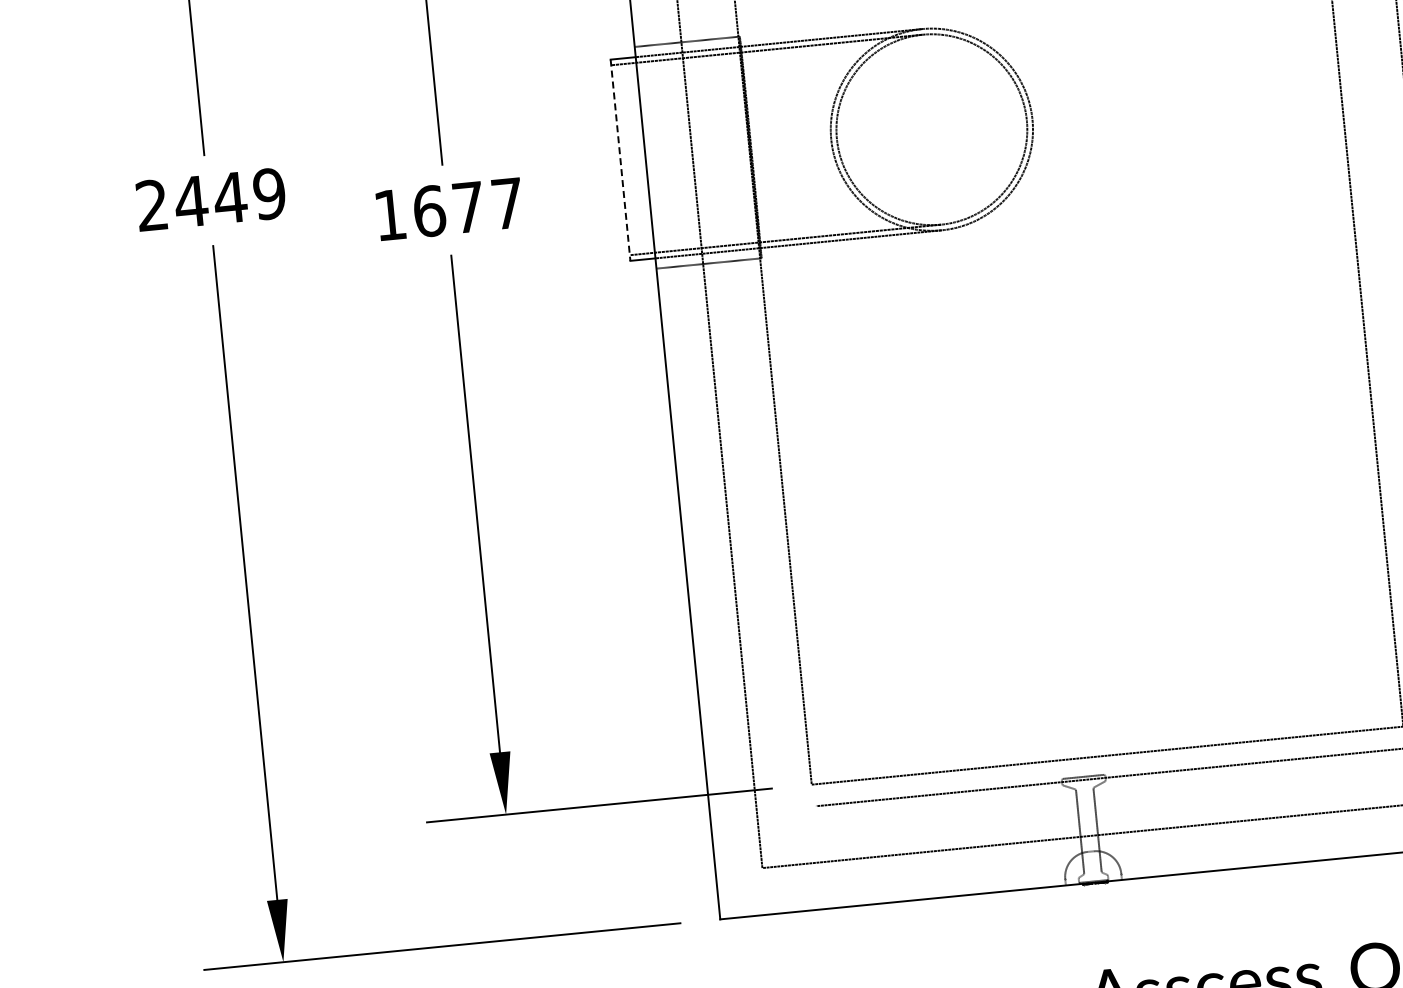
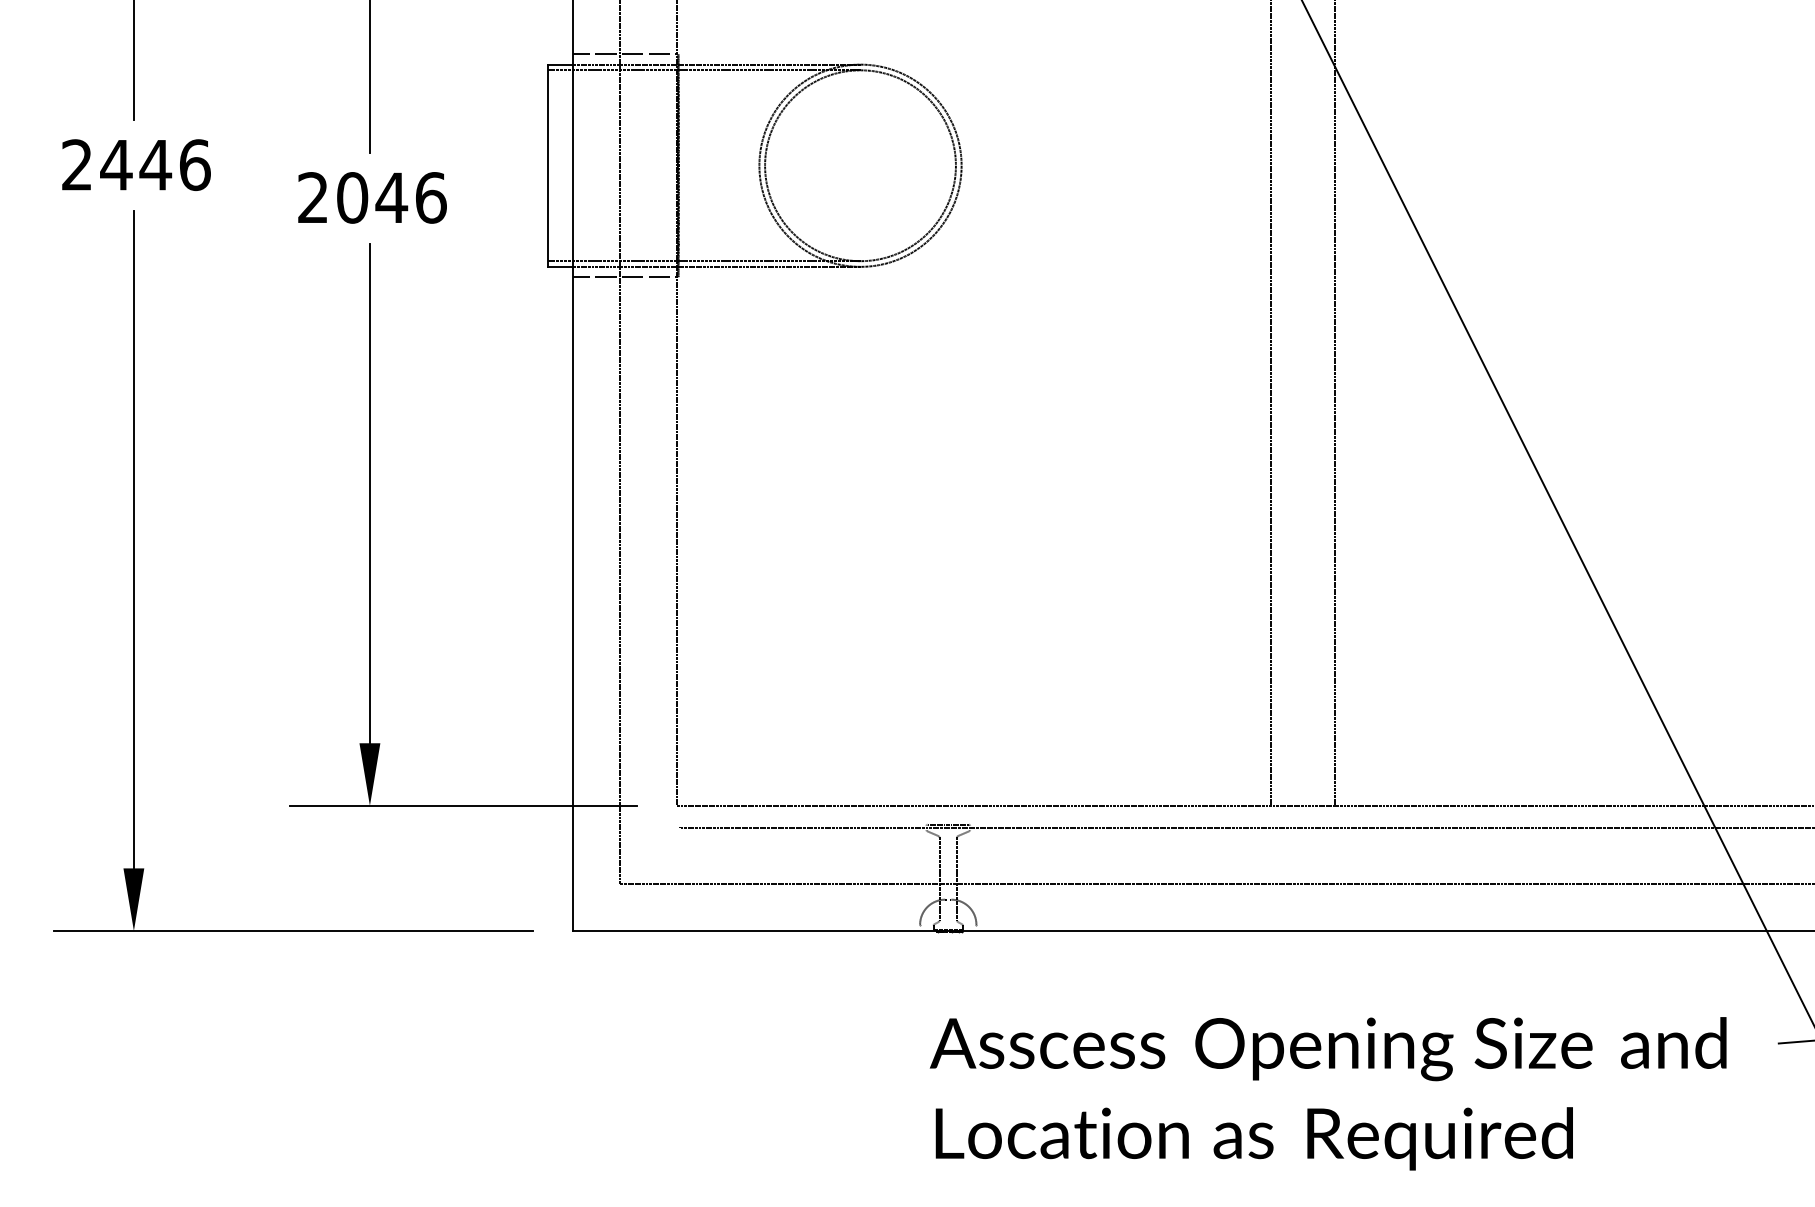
line: (620, 161) -> (547, 166), dashed -> solid
text: (269, 194) -> (194, 165), 2449 -> 2446
text: (449, 208) -> (372, 197), 1677 -> 2046

